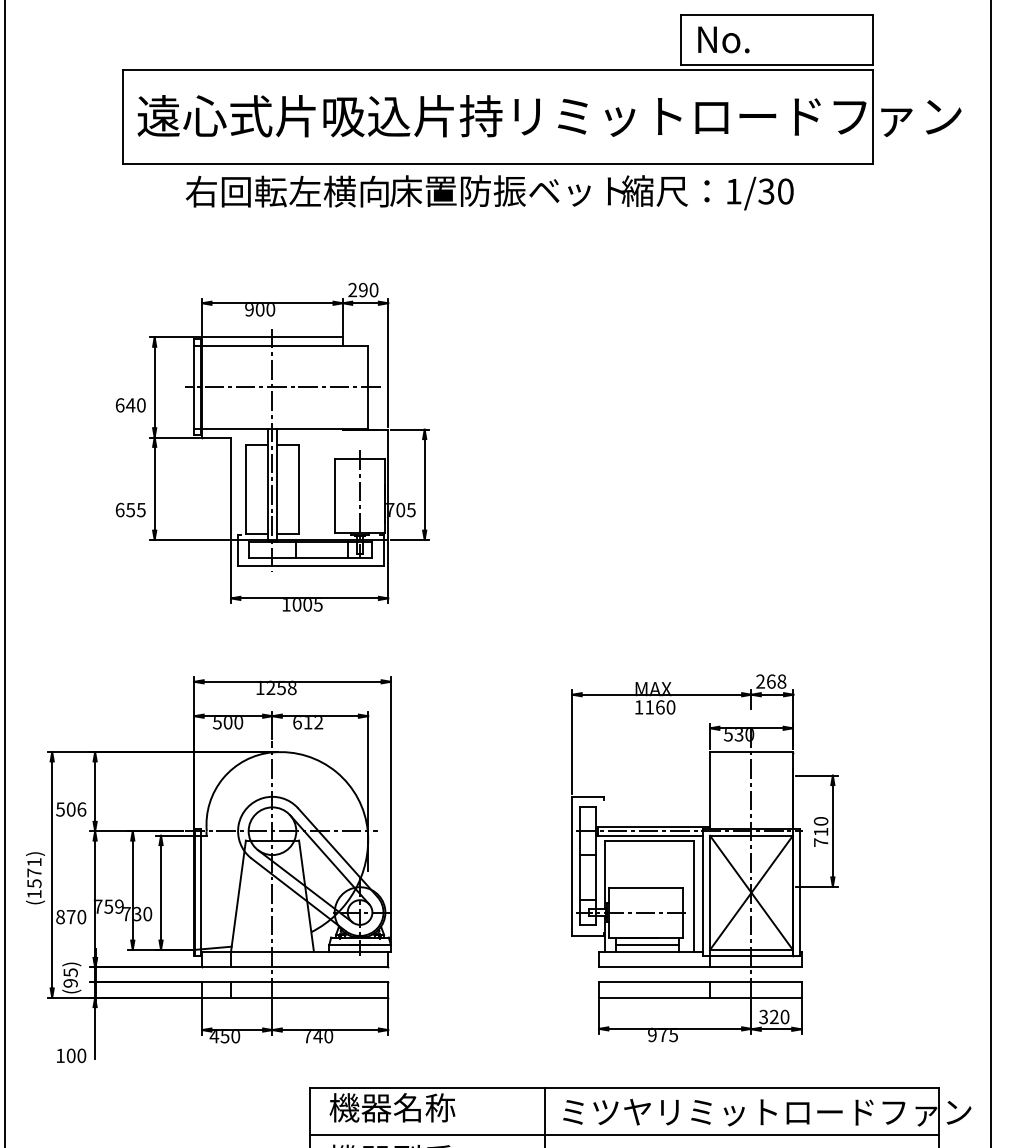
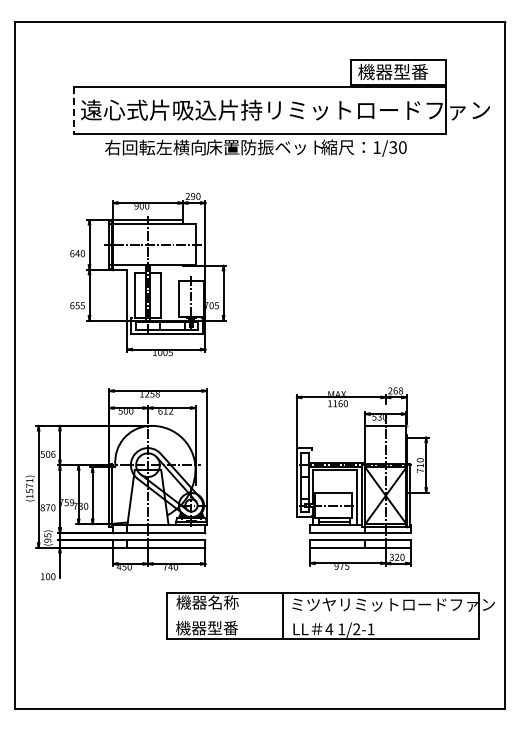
text: (764, 38) -> (392, 71), No. -> 機器型番
line: (122, 118) -> (73, 111), solid -> dashed
line: (623, 1133) -> (322, 615), removed

